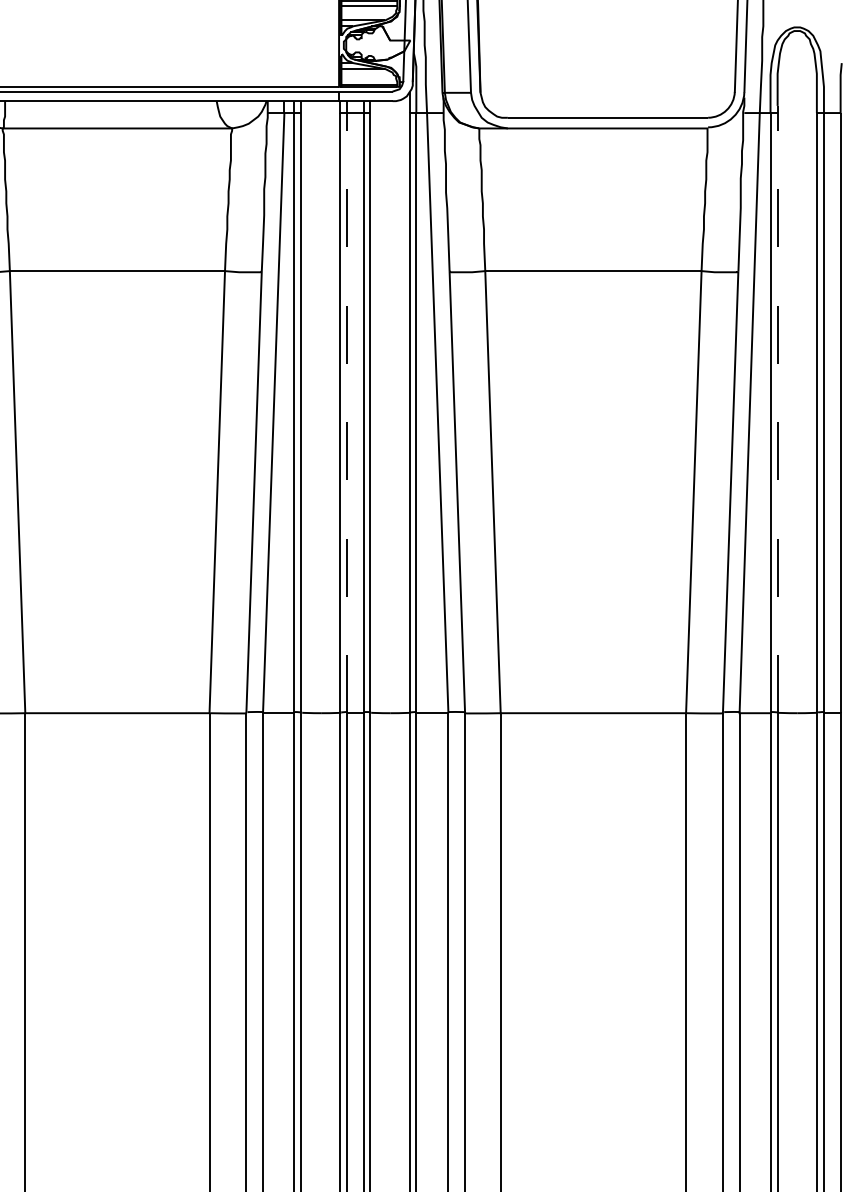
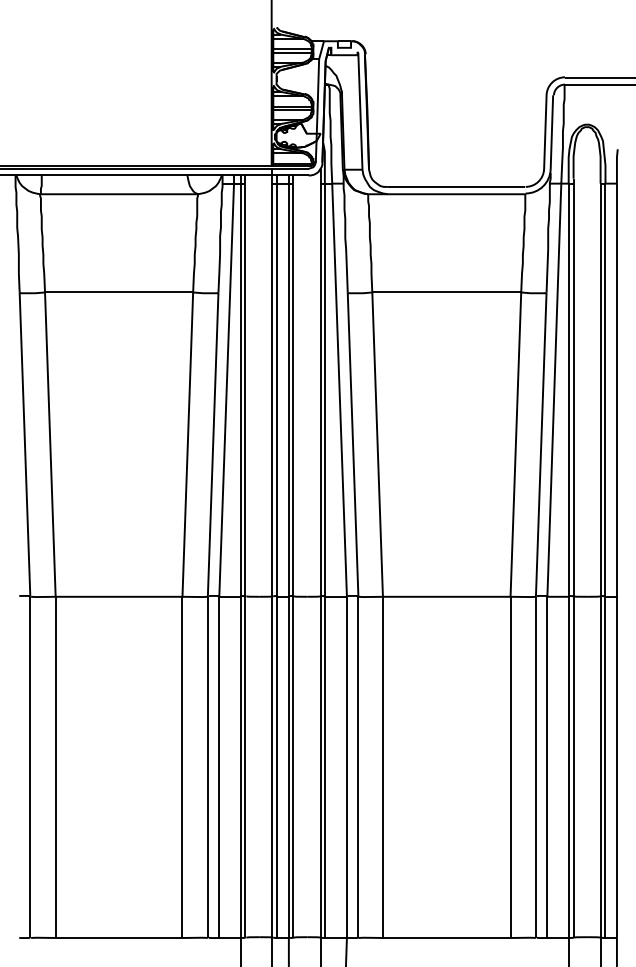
line: (347, 413) -> (277, 390), dashed -> solid
line: (777, 413) -> (573, 390), dashed -> solid

